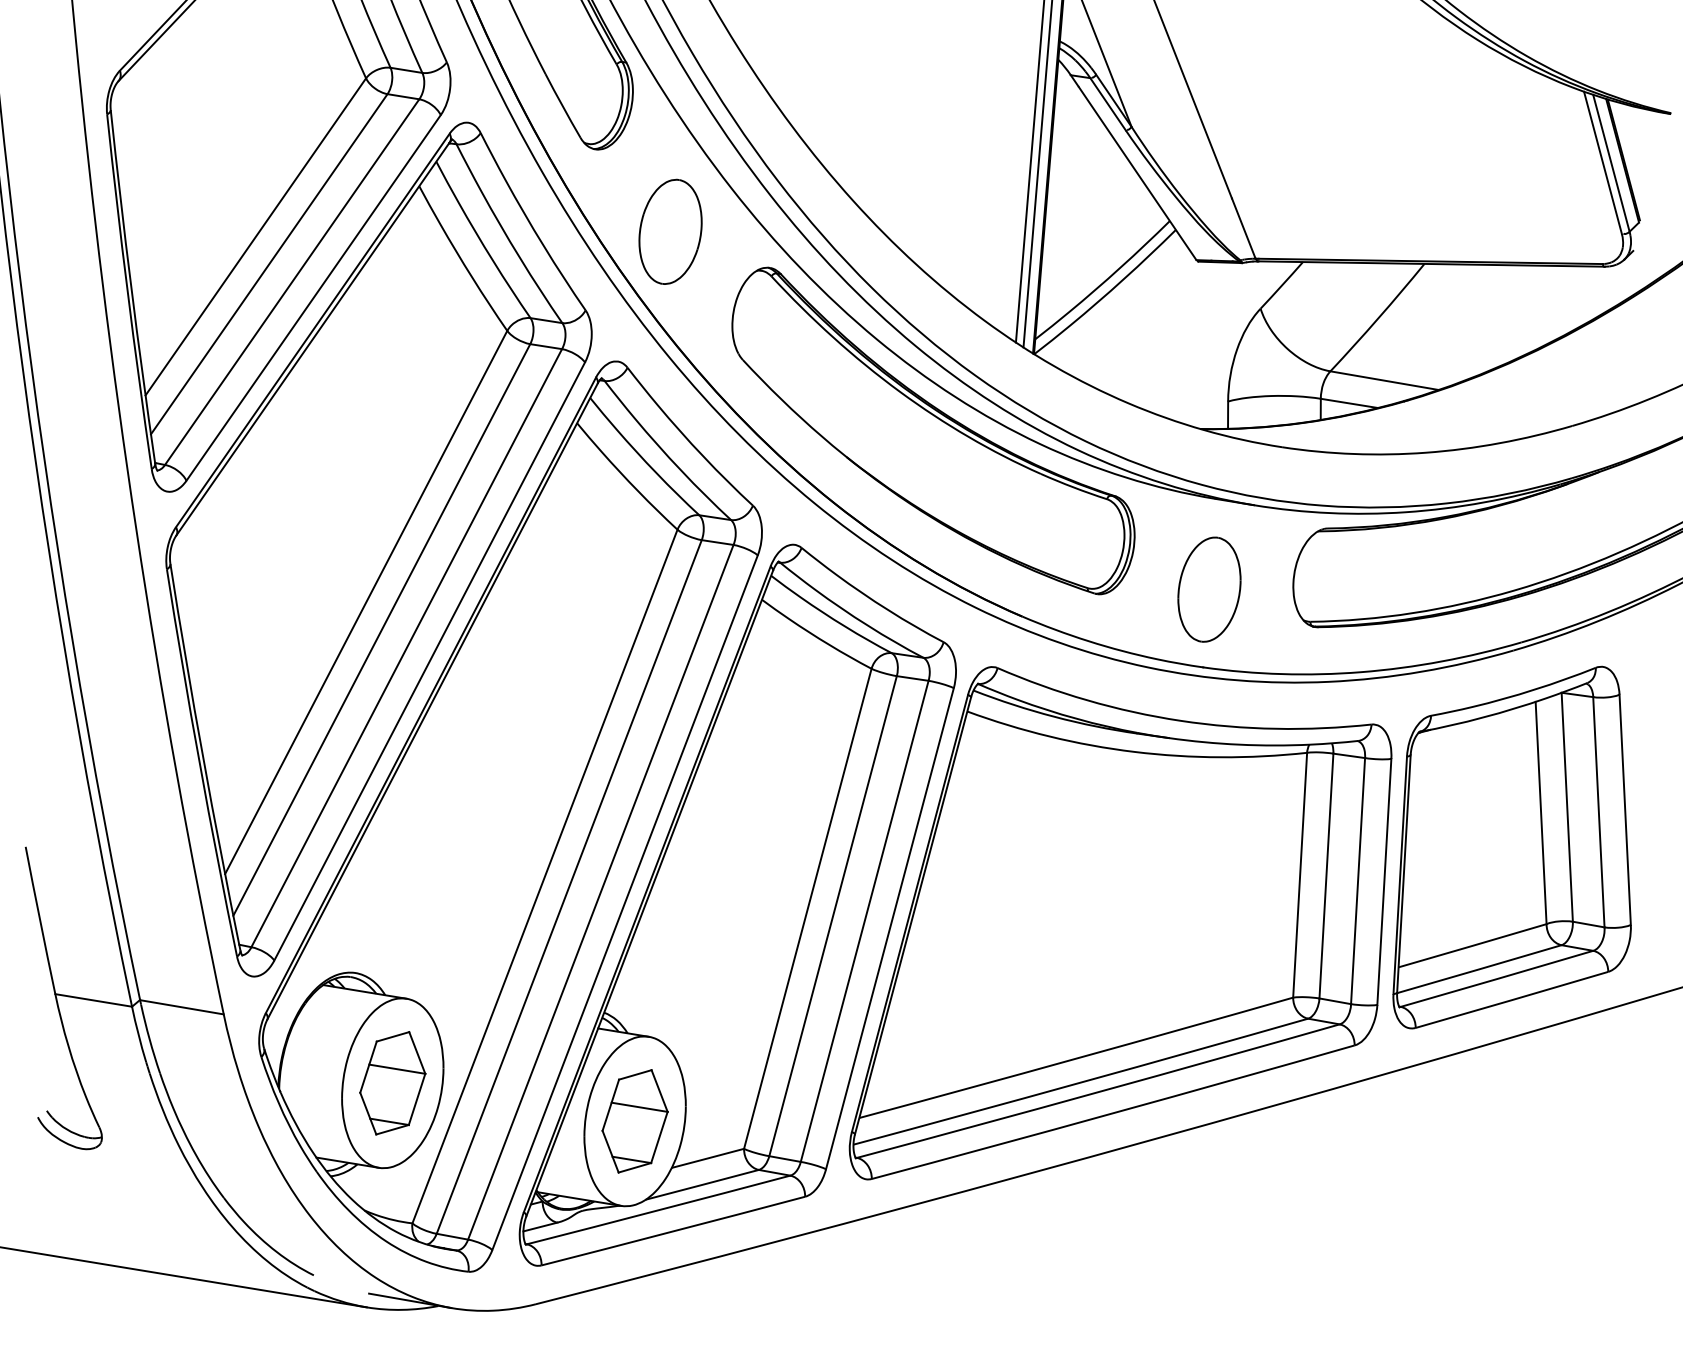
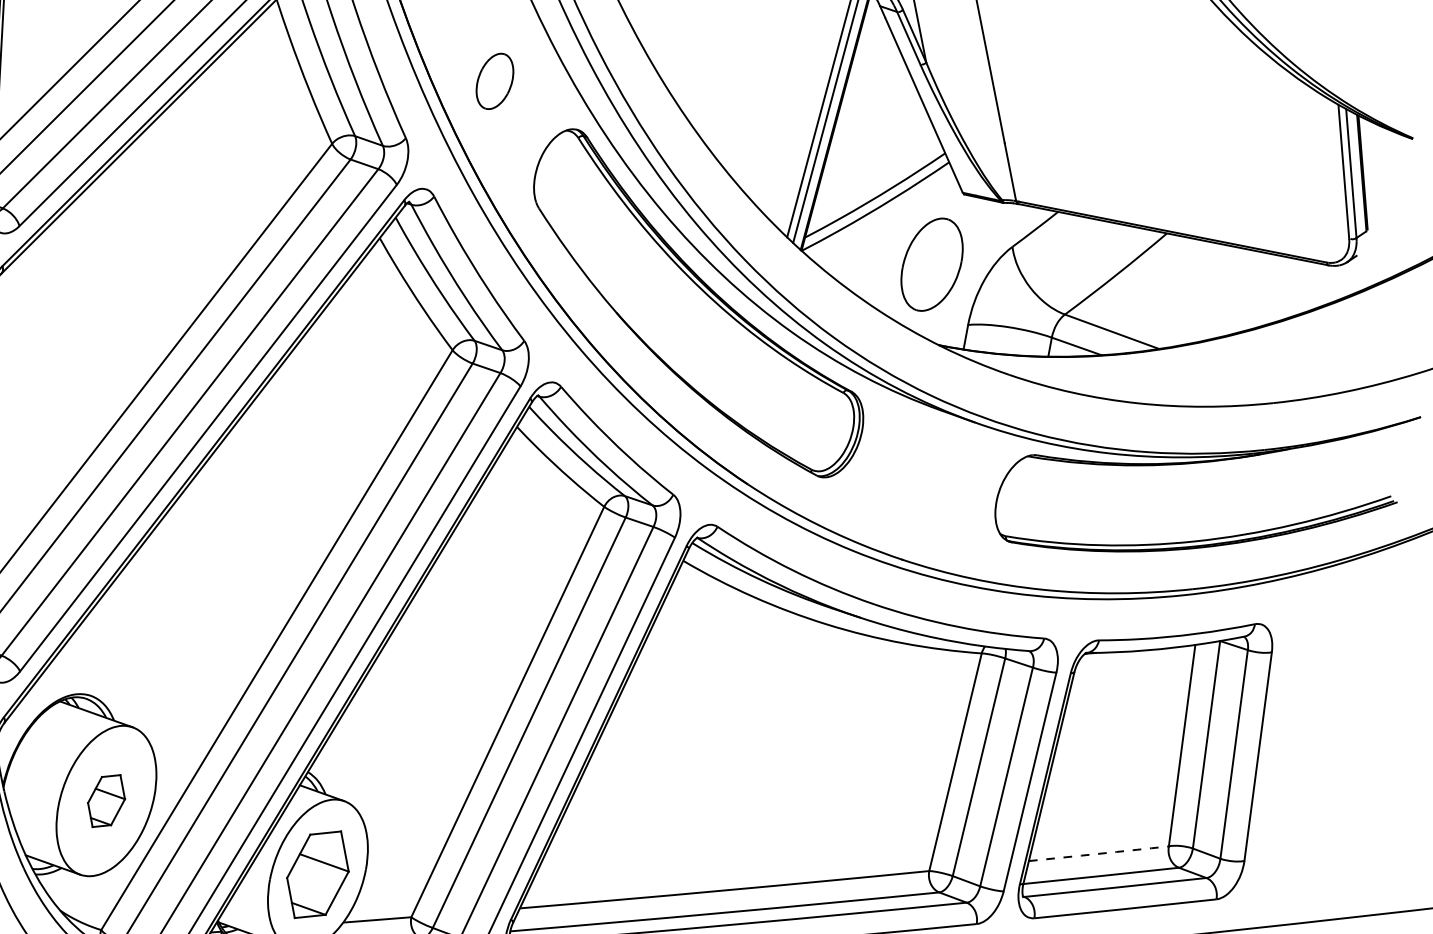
part: (670, 231) -> (494, 81), size x0.6
part: (1209, 589) -> (932, 264), moved
arc: (1472, 945) -> (1098, 853), solid -> dashed
part: (392, 1083) -> (106, 801), size x0.6

